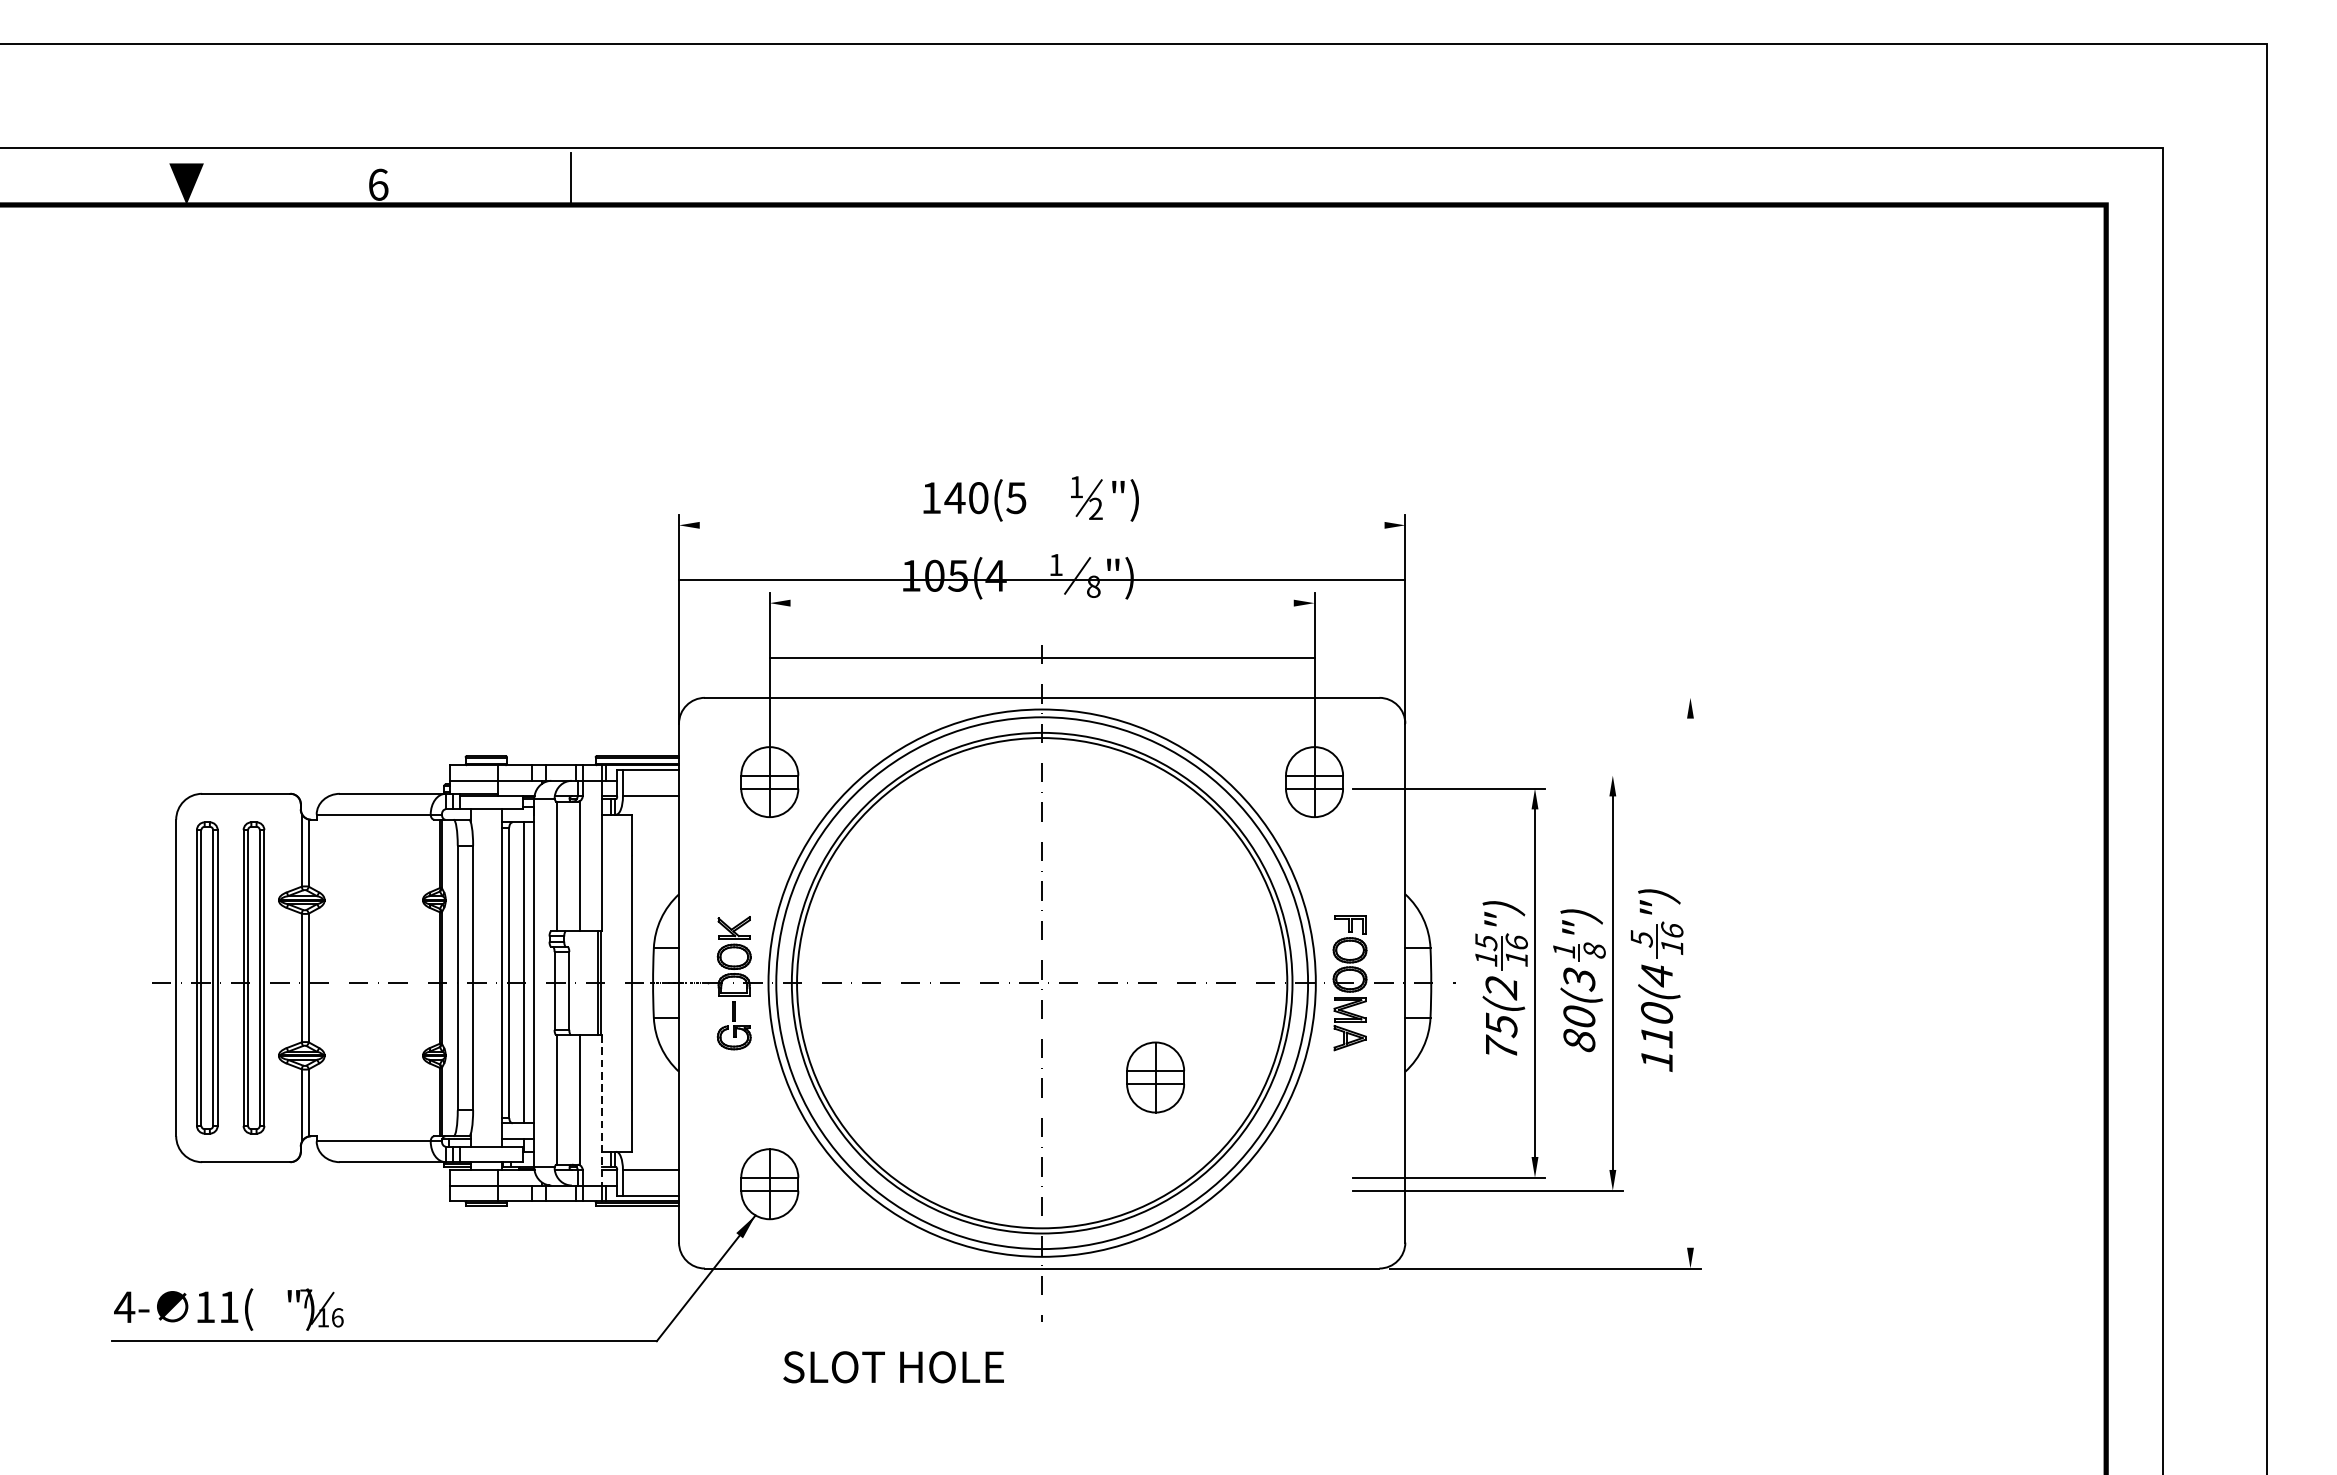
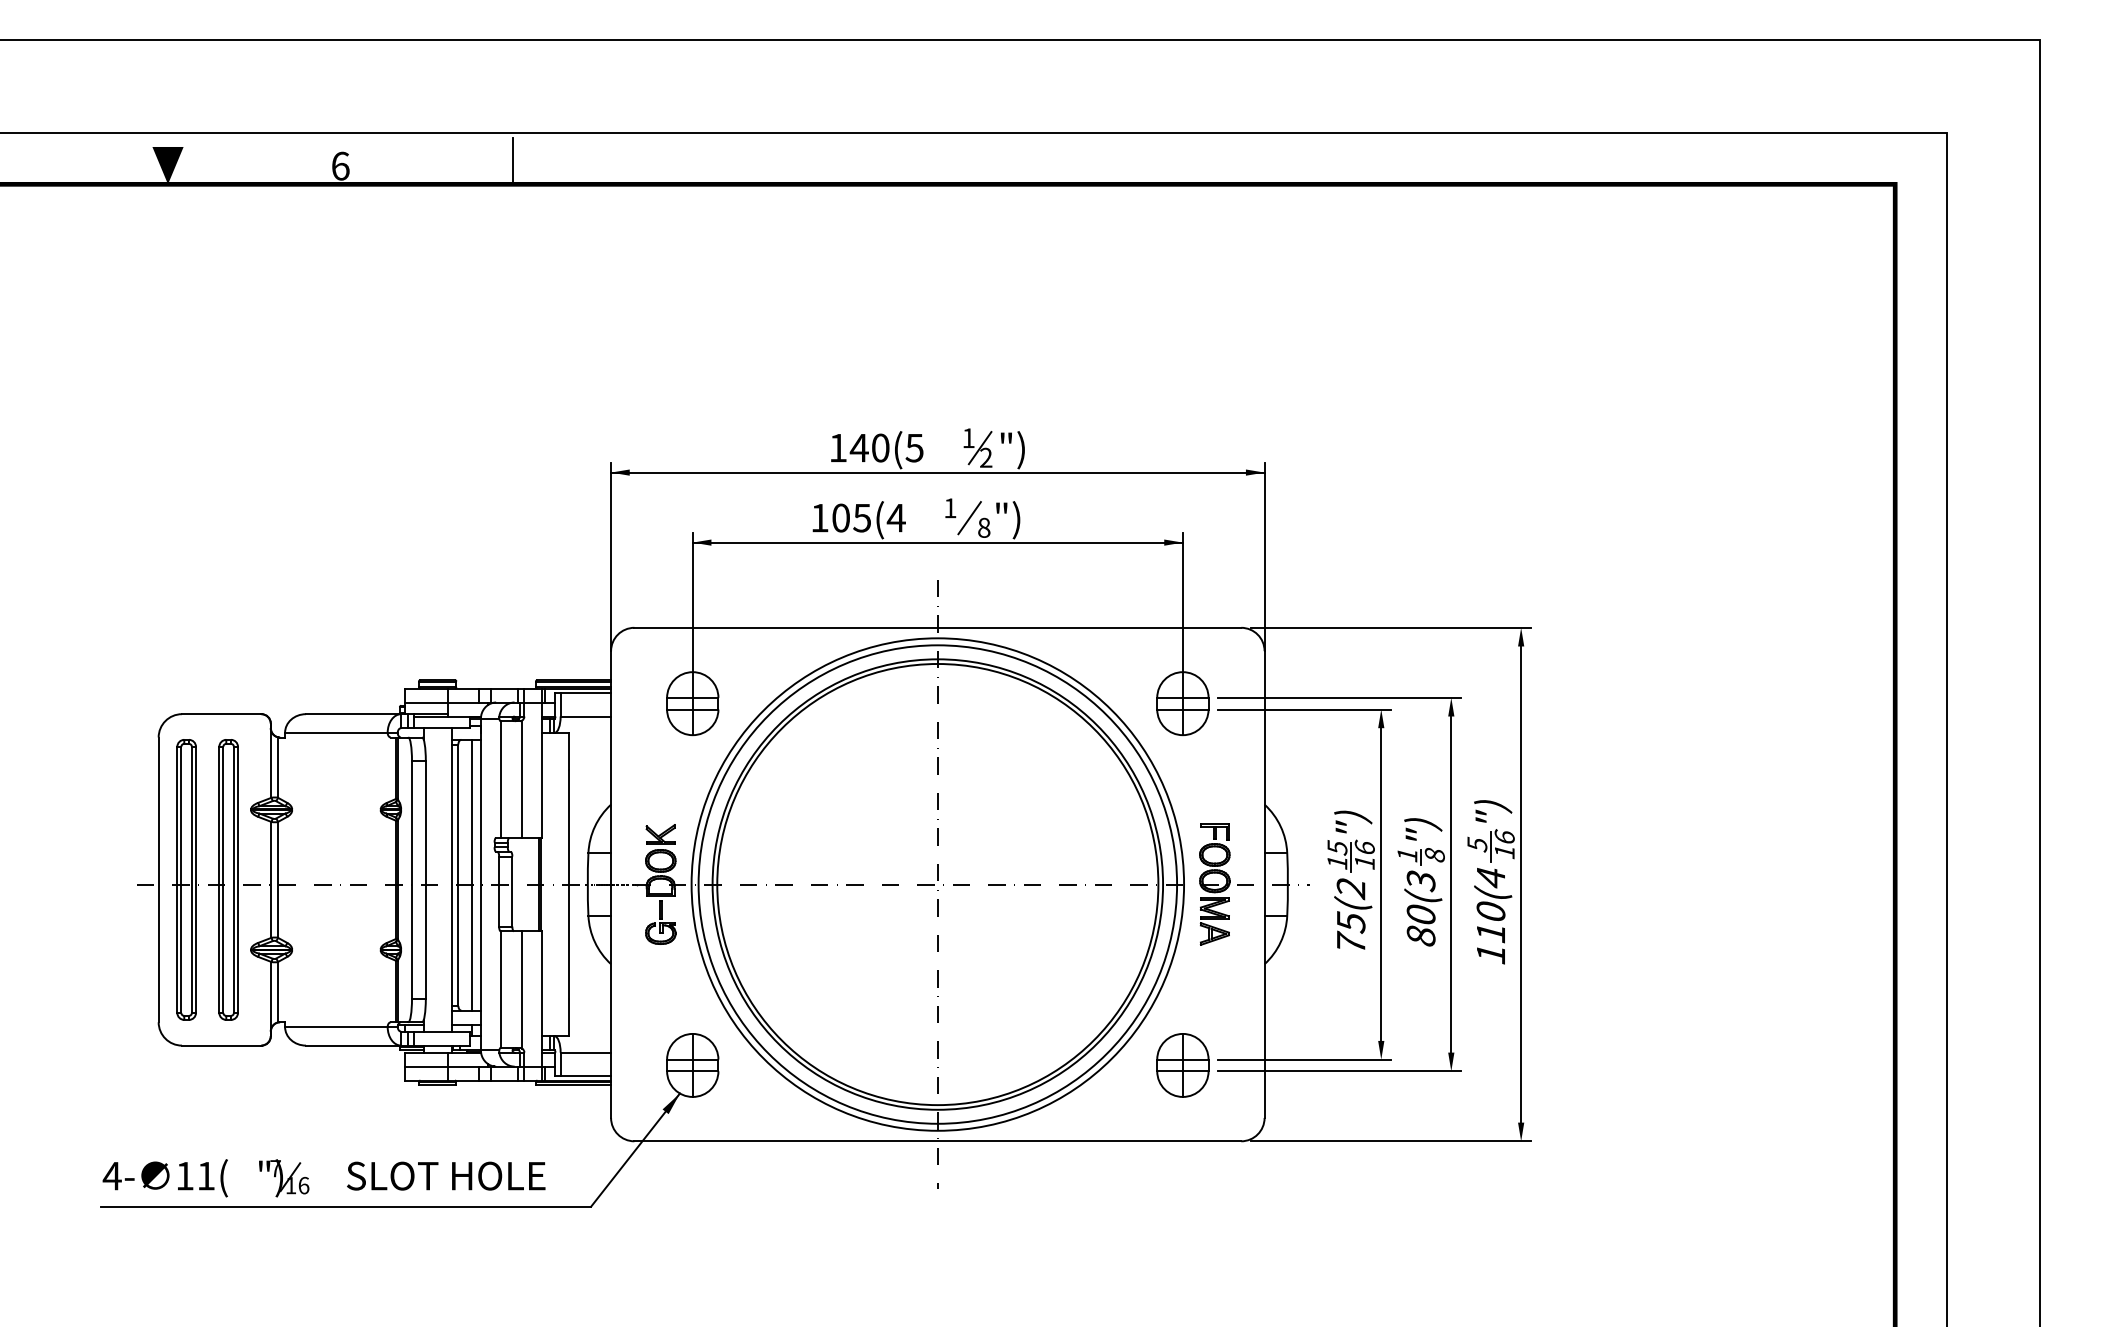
line: (1041, 579) -> (937, 472), moved
line: (1041, 657) -> (937, 542), moved
line: (1545, 697) -> (1390, 627), added
line: (1487, 775) -> (1338, 697), added
line: (1690, 983) -> (1521, 884), added
part: (1155, 1077) -> (1182, 1065), moved
line: (602, 1109) -> (542, 998), dashed -> solid
text: (893, 1366) -> (446, 1175), moved

